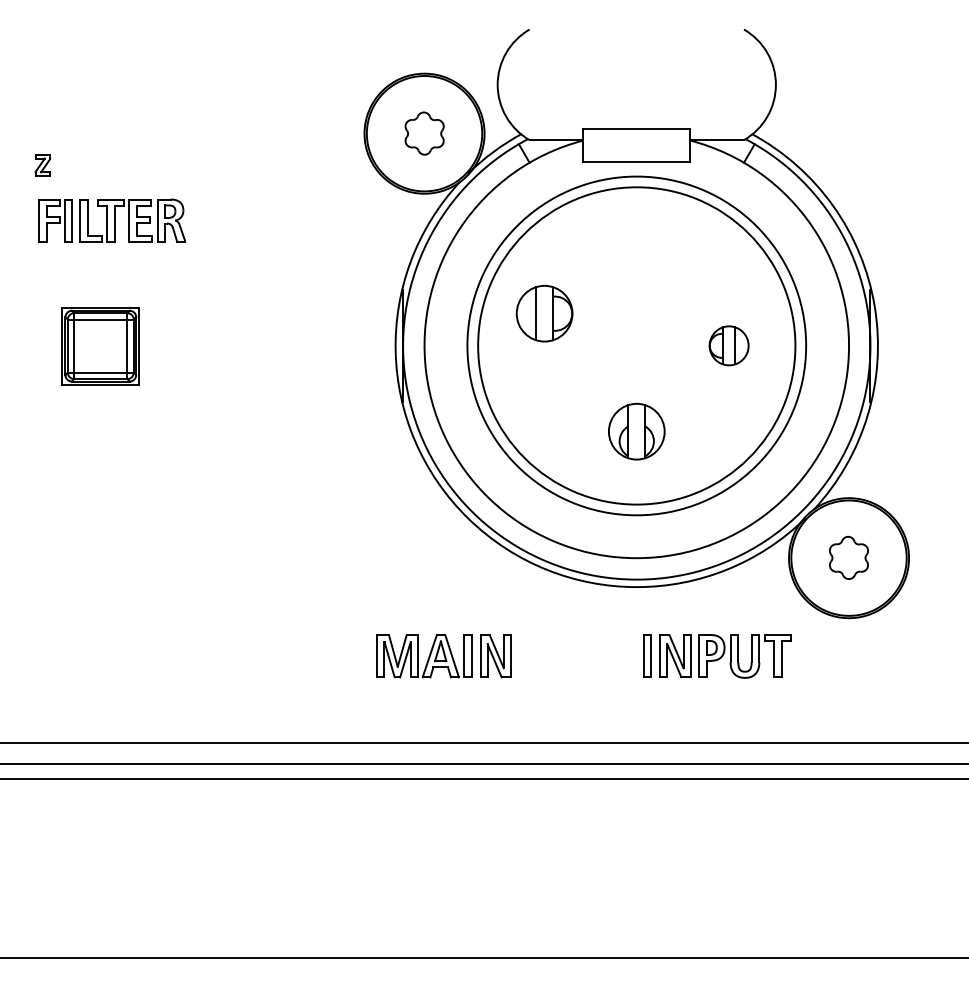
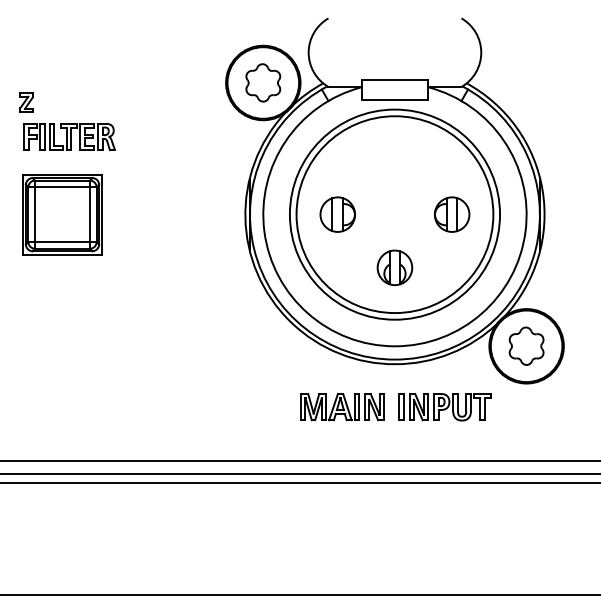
part: (424, 132) -> (263, 82), size x1.43
part: (42, 165) -> (26, 102), size x1.43
part: (544, 313) -> (337, 214), moved
part: (100, 345) -> (62, 214), size x1.67
part: (729, 345) -> (452, 214), size x1.43
part: (848, 556) -> (526, 345), size x1.43
part: (444, 656) -> (342, 407), moved

